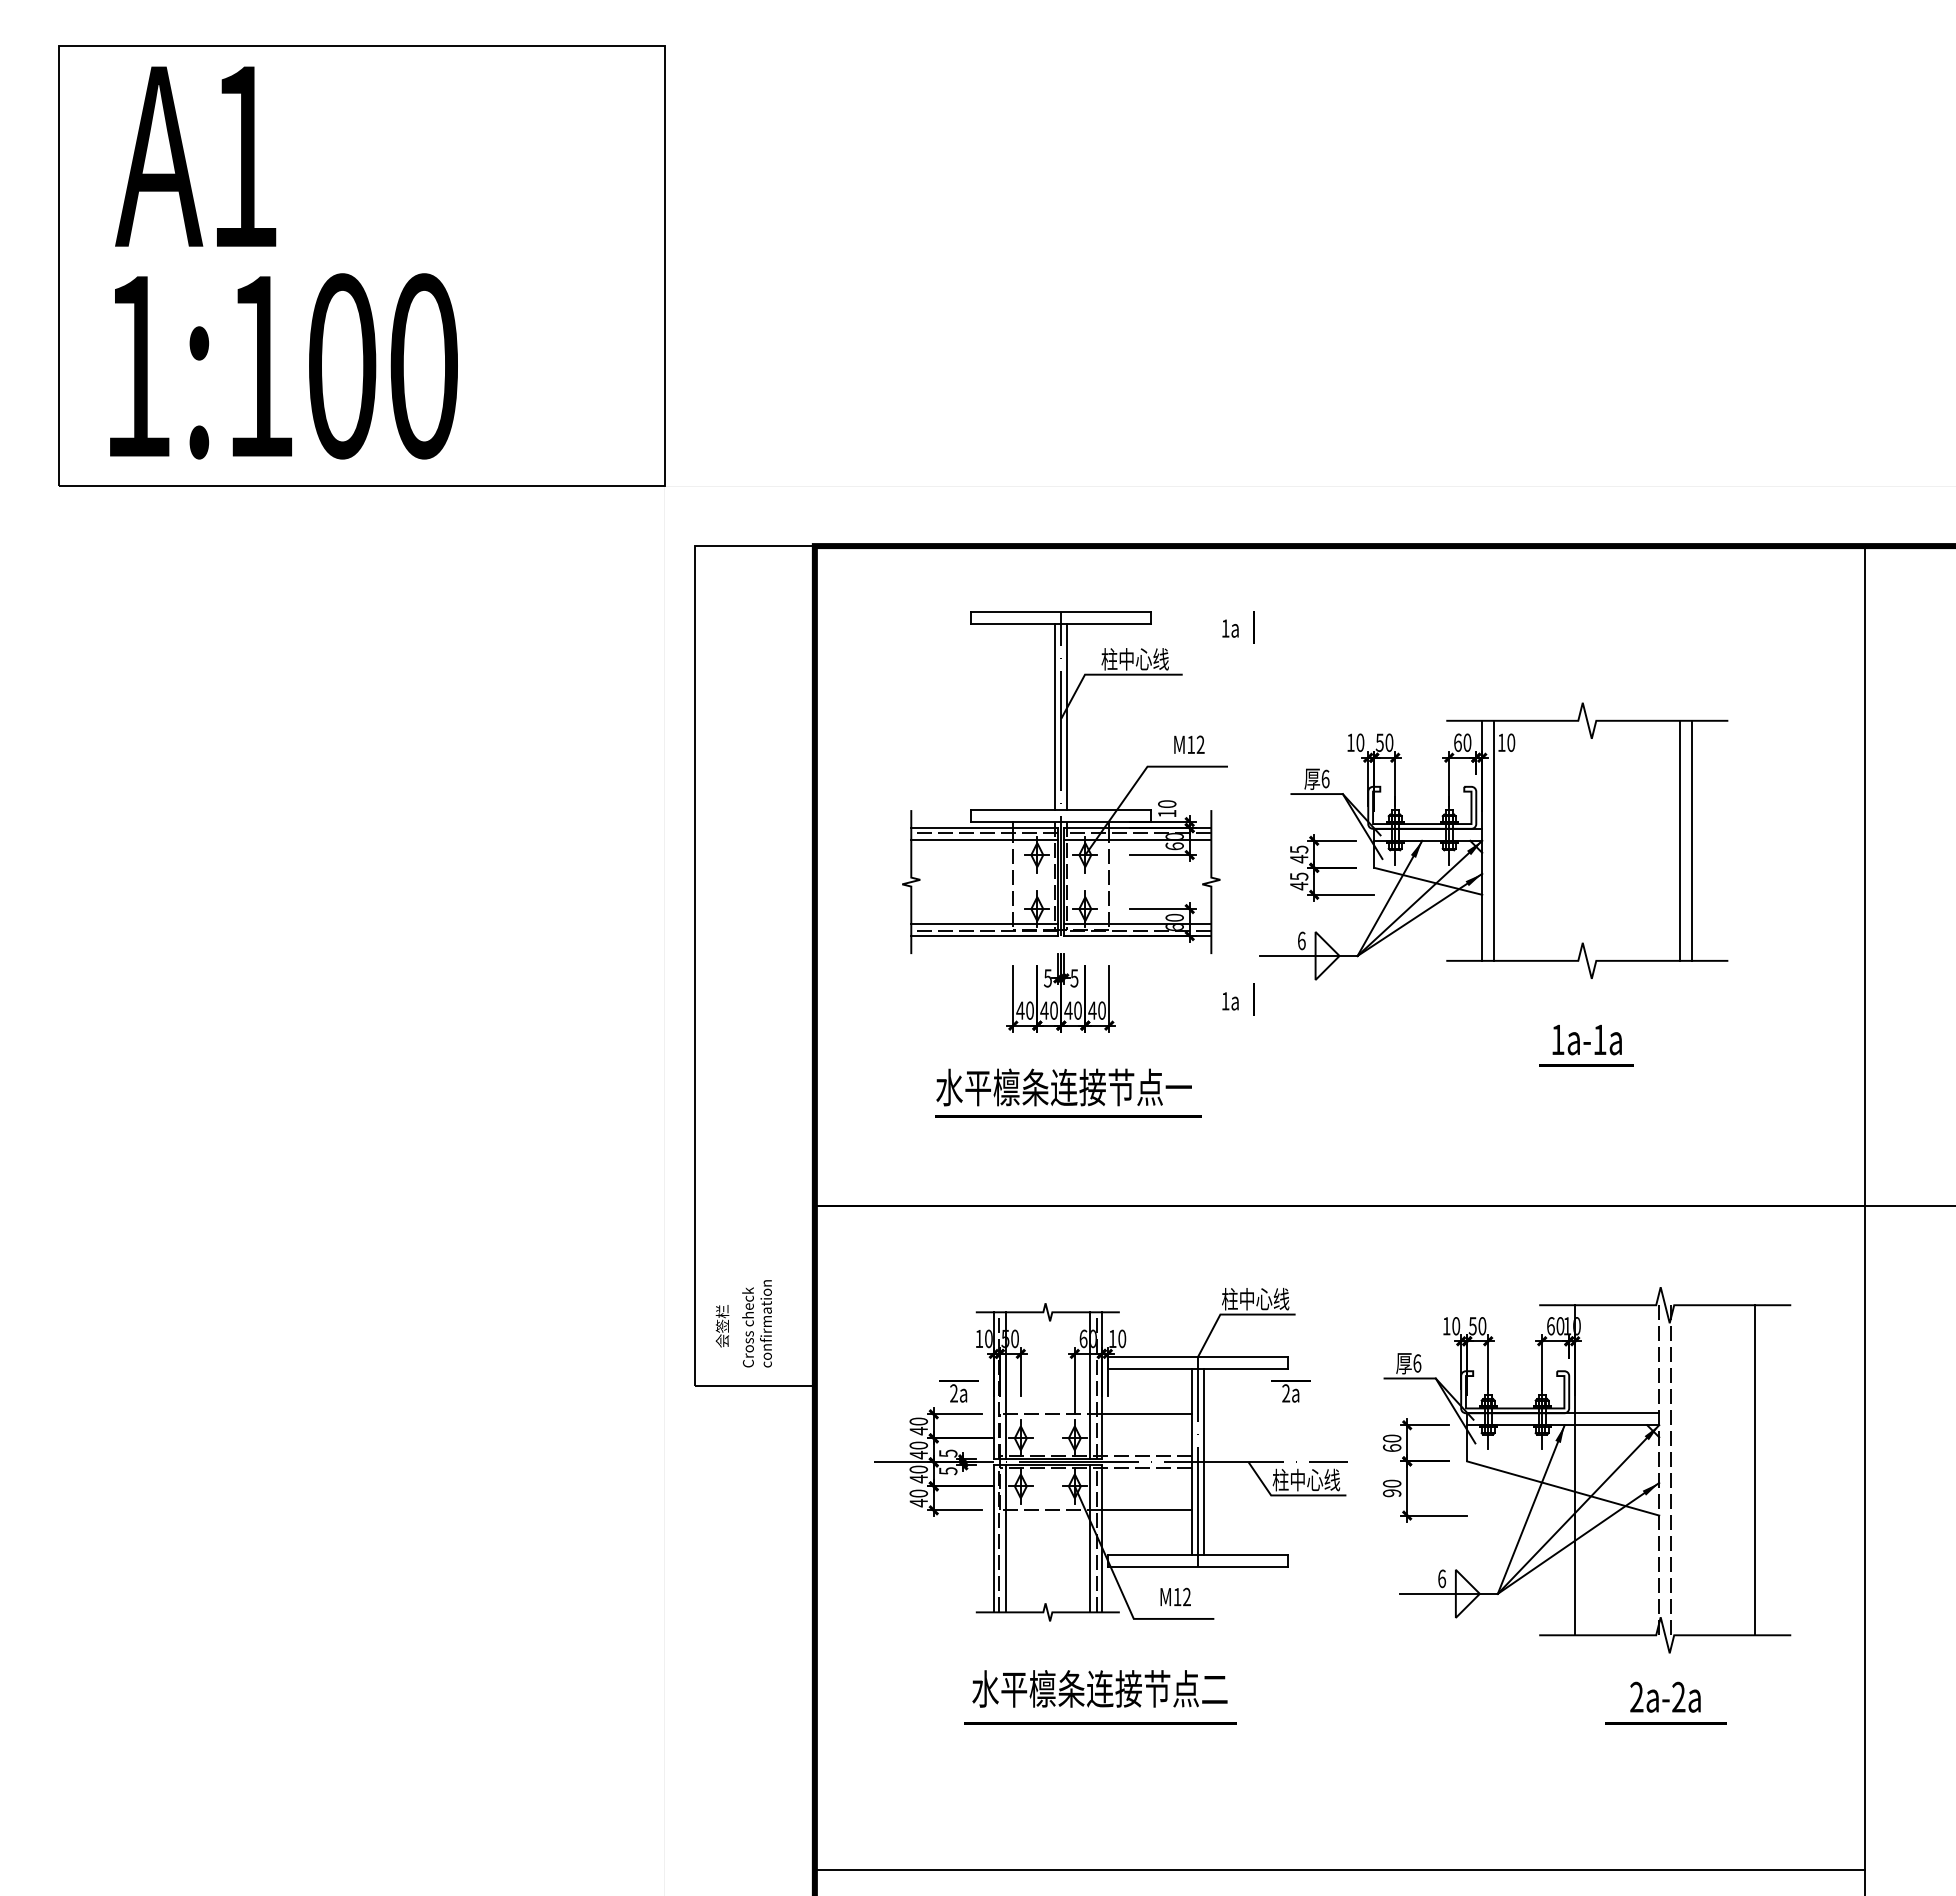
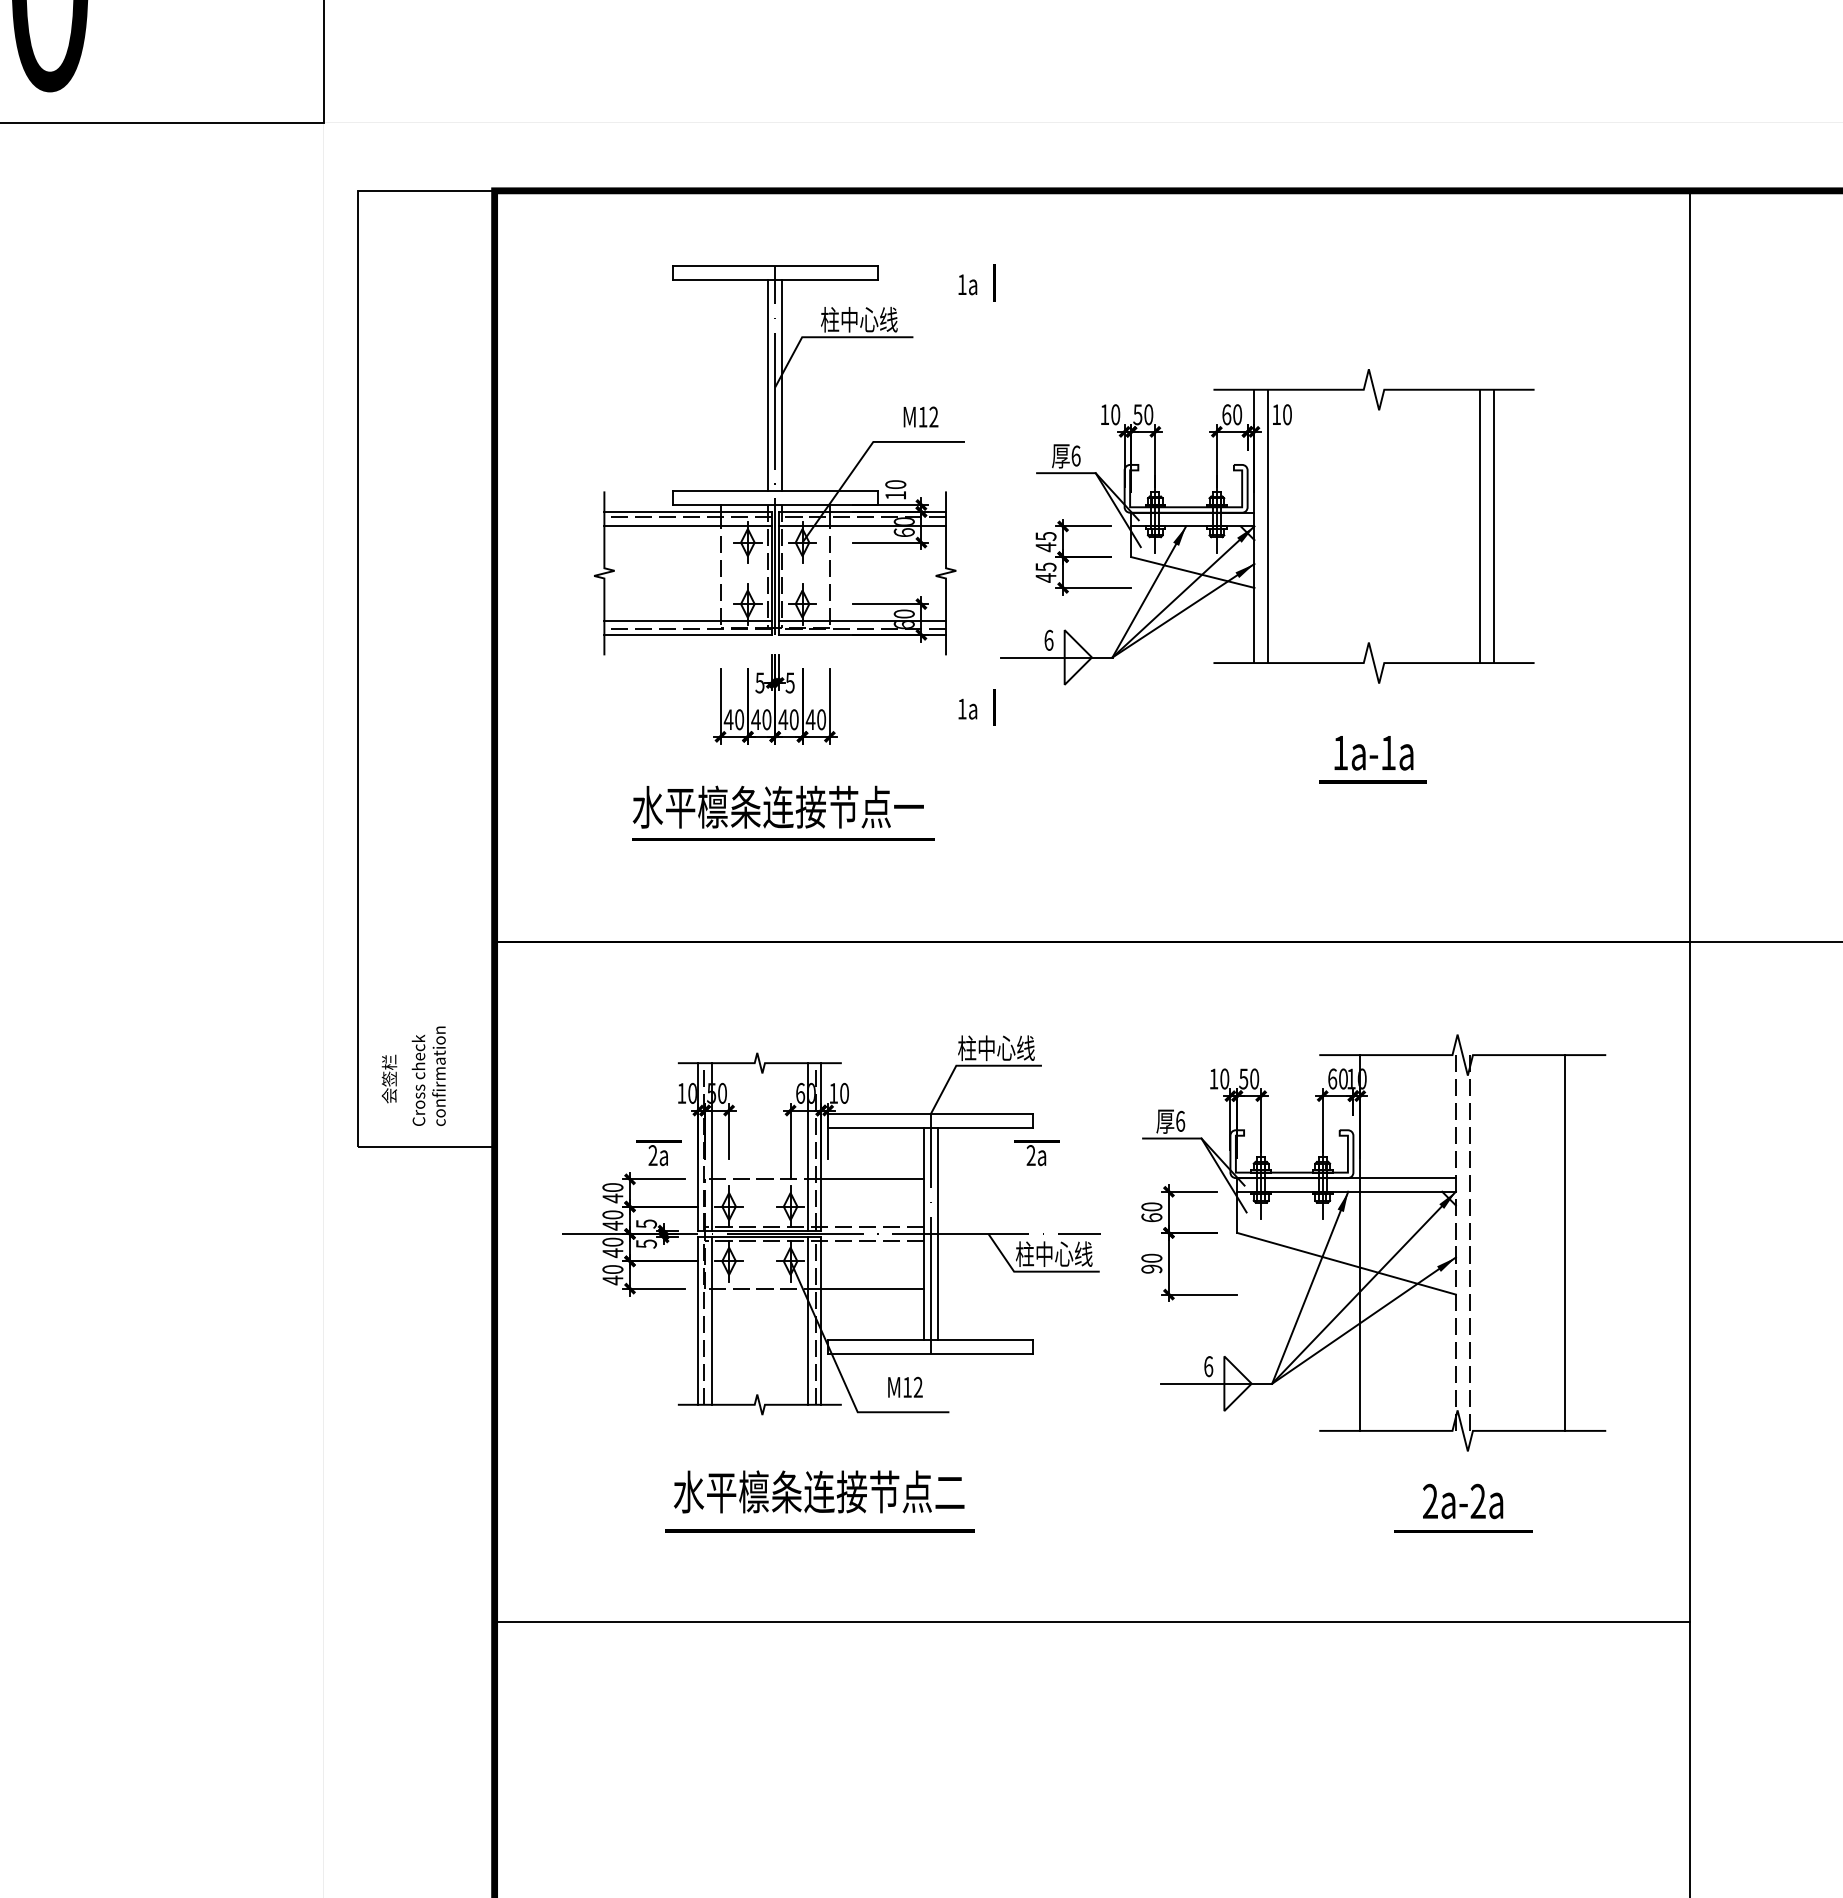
line: (1339, 1869) -> (1091, 1622), moved

